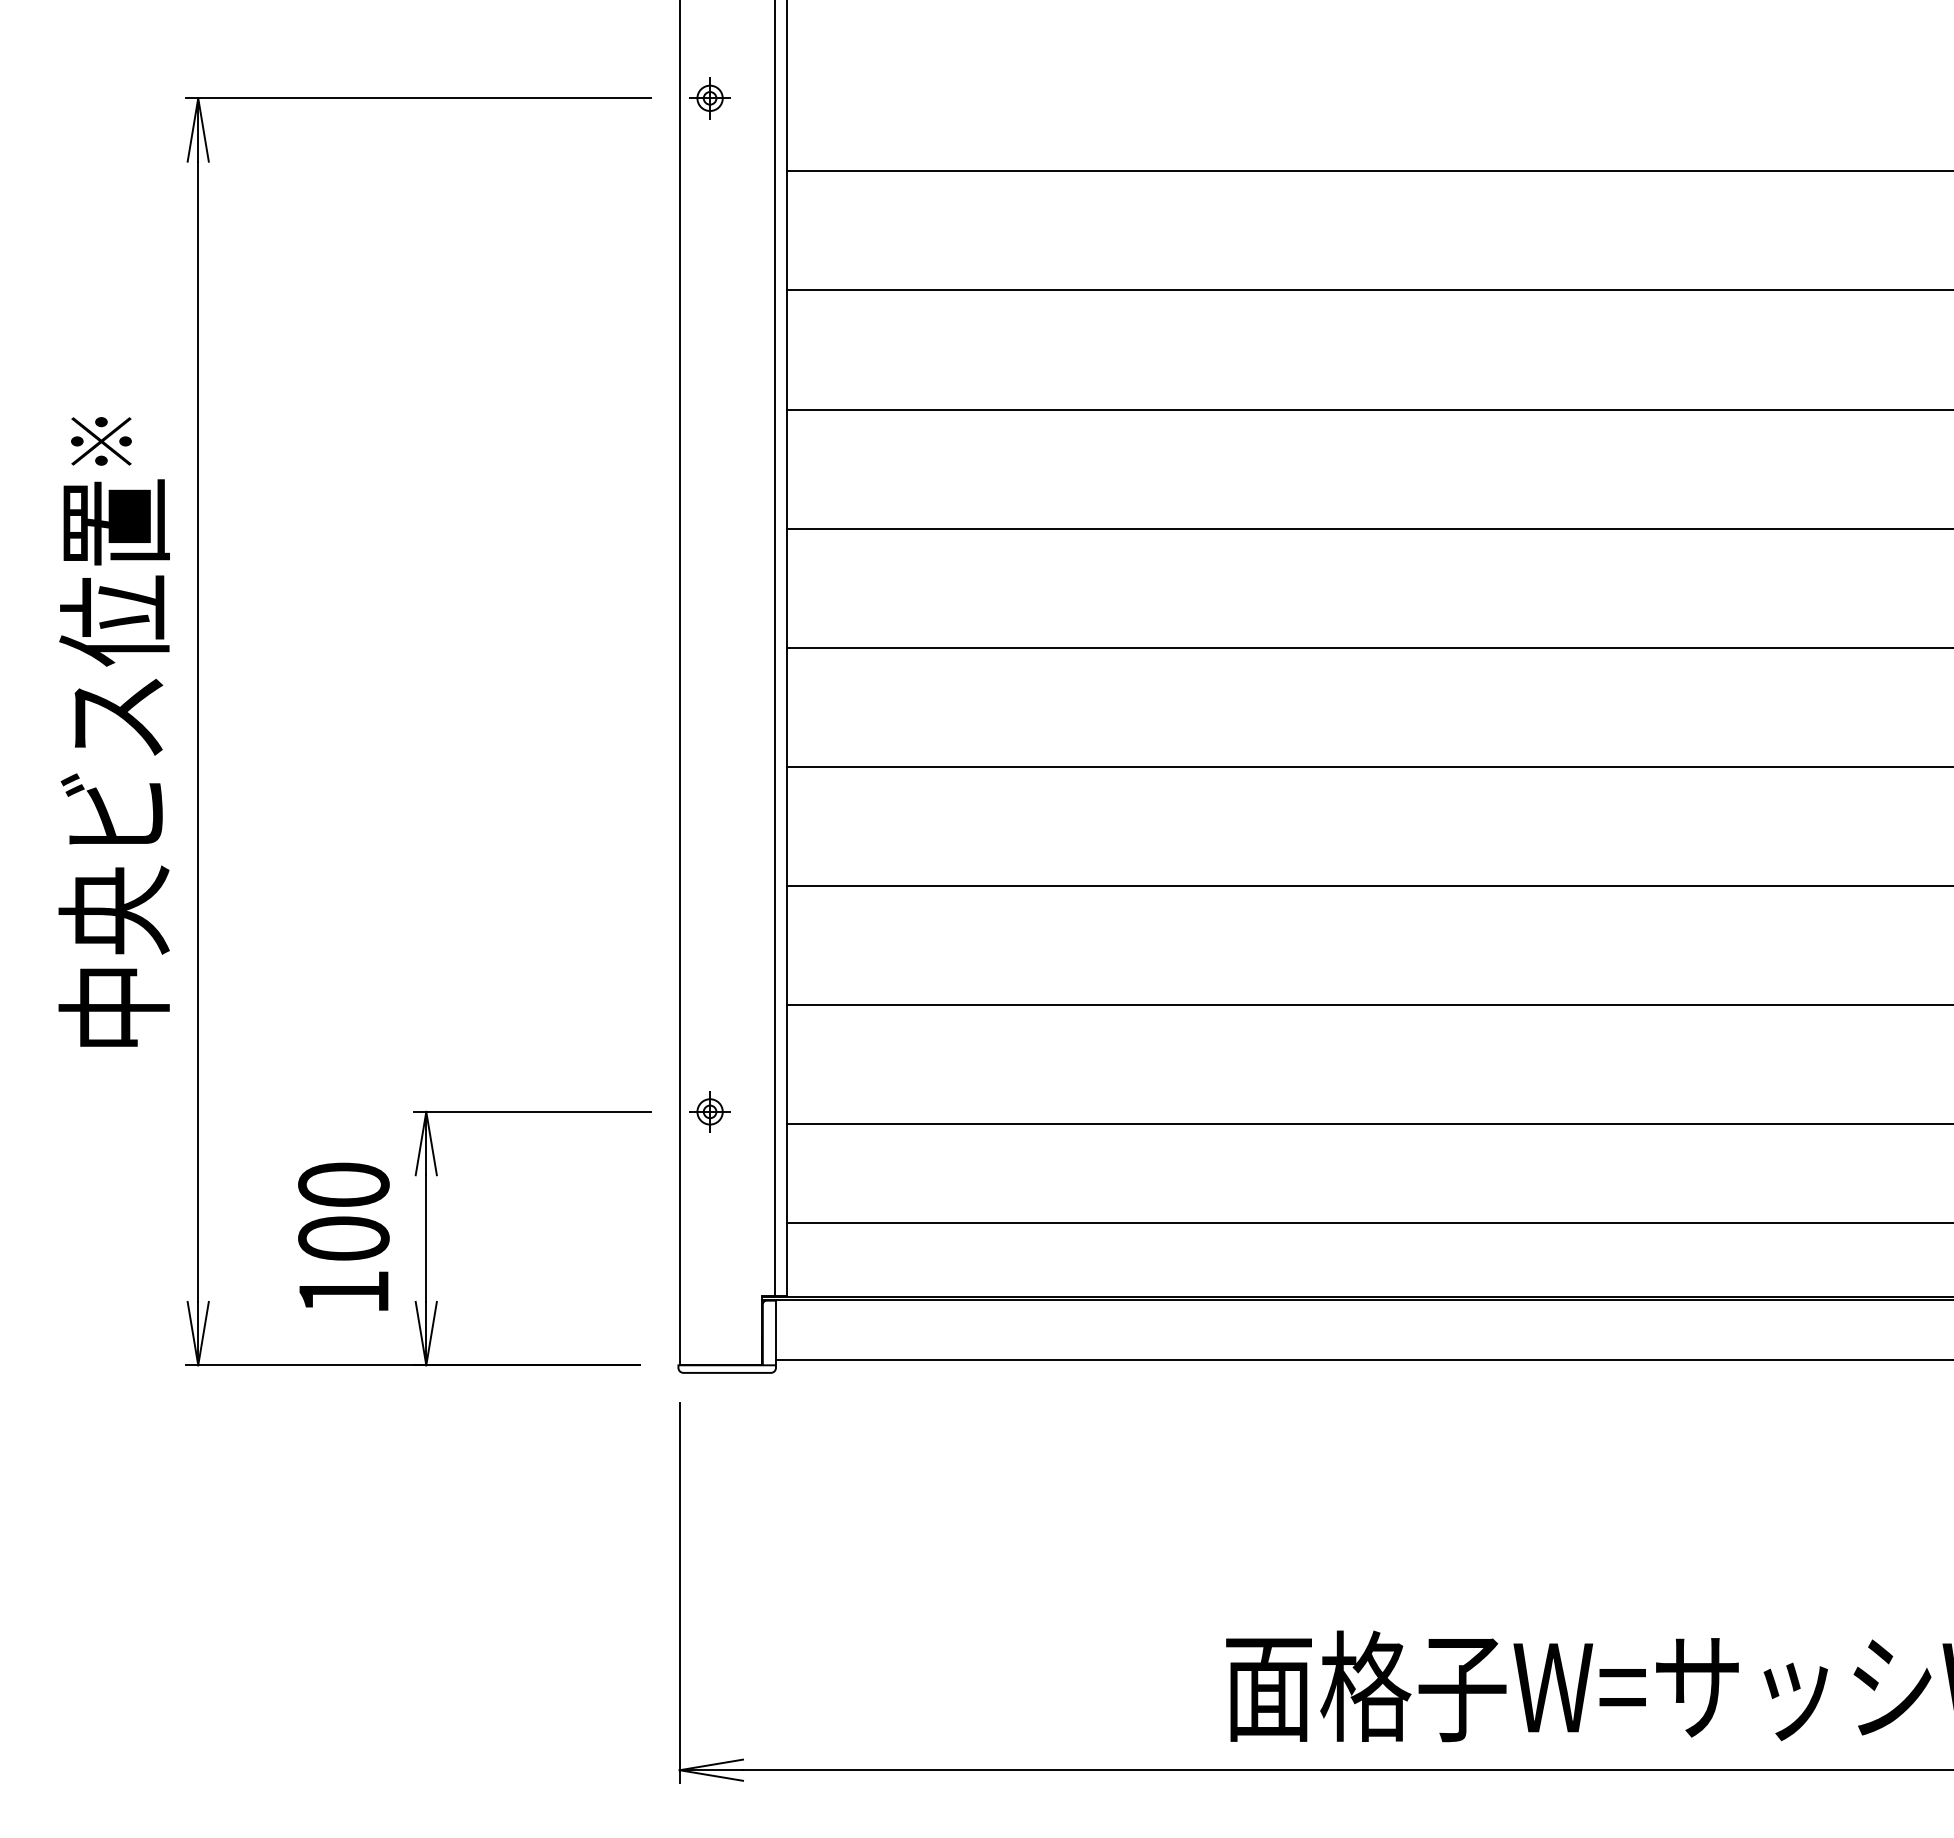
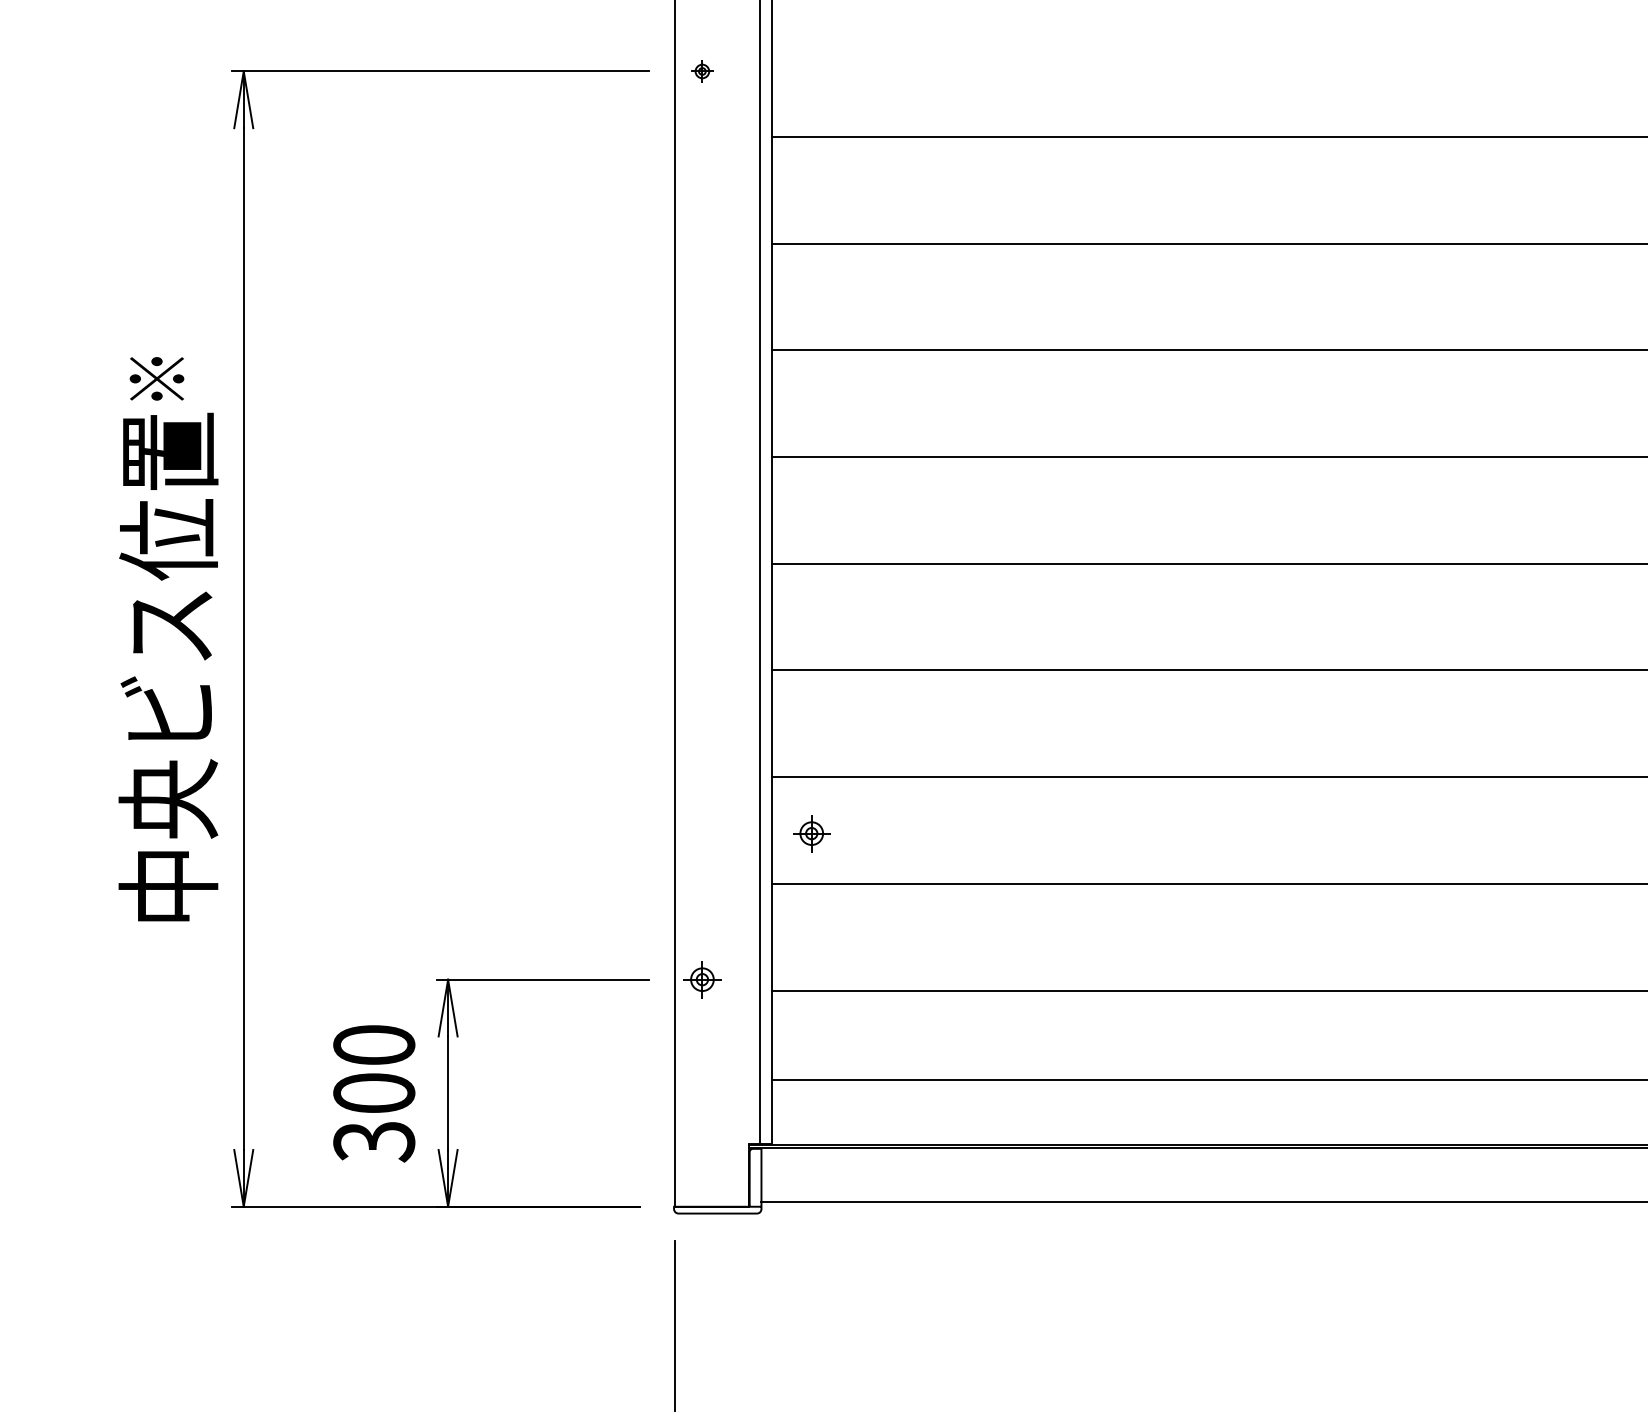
part: (709, 98) -> (701, 71), size x0.6
part: (831, 948) -> (811, 833), added
text: (343, 1293) -> (373, 1142), 100 -> 300

